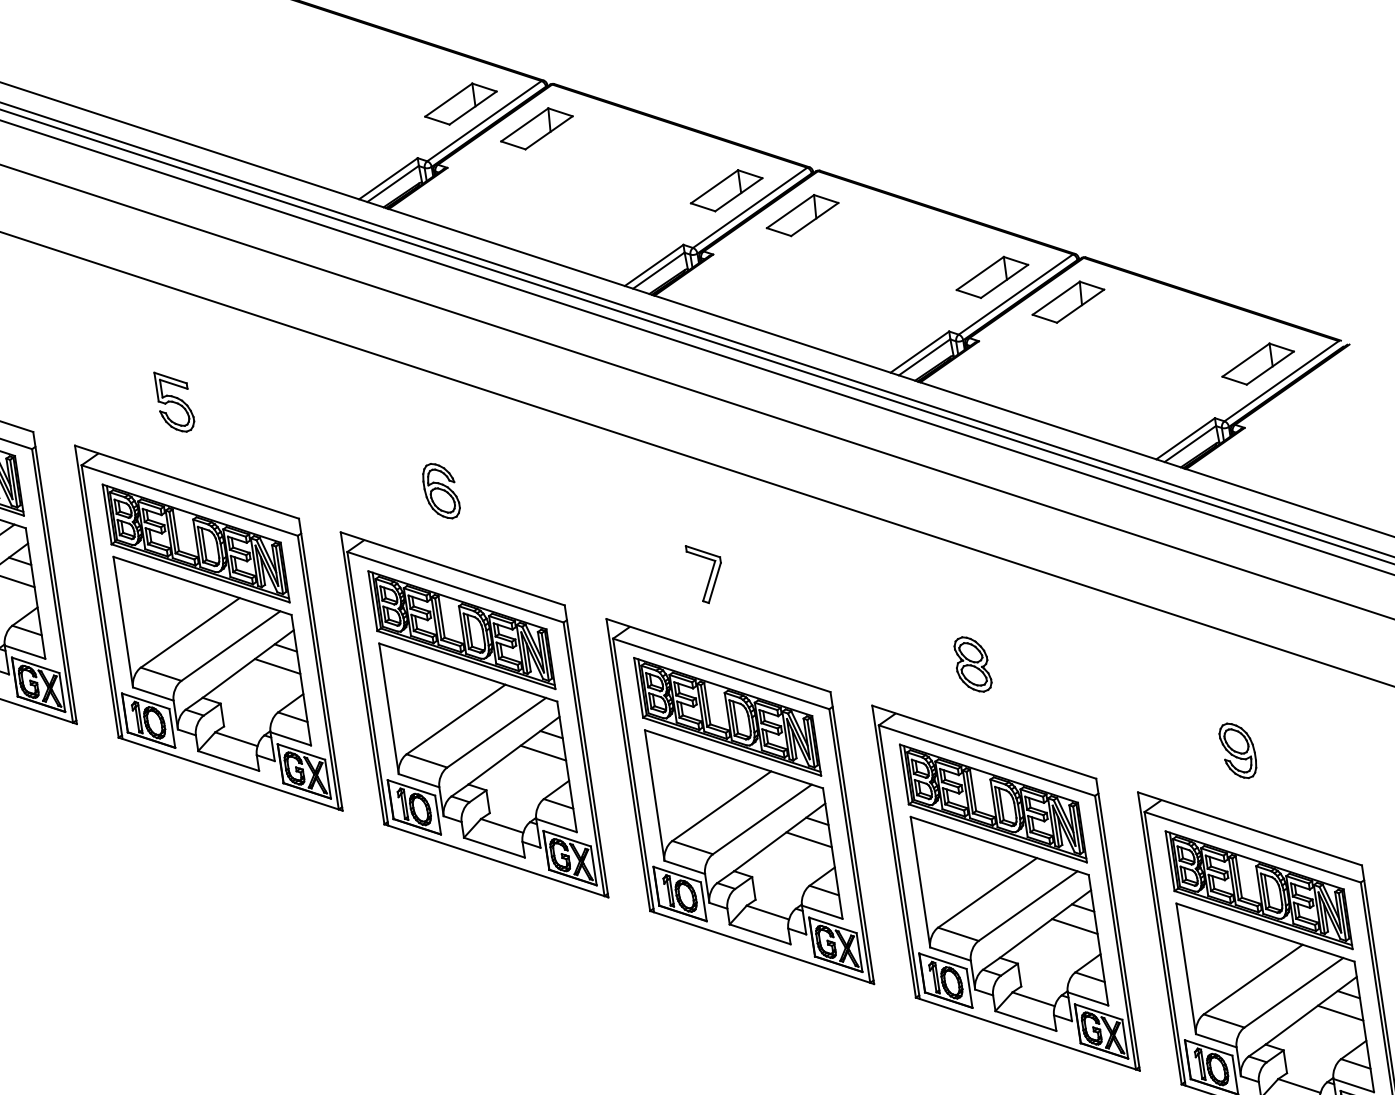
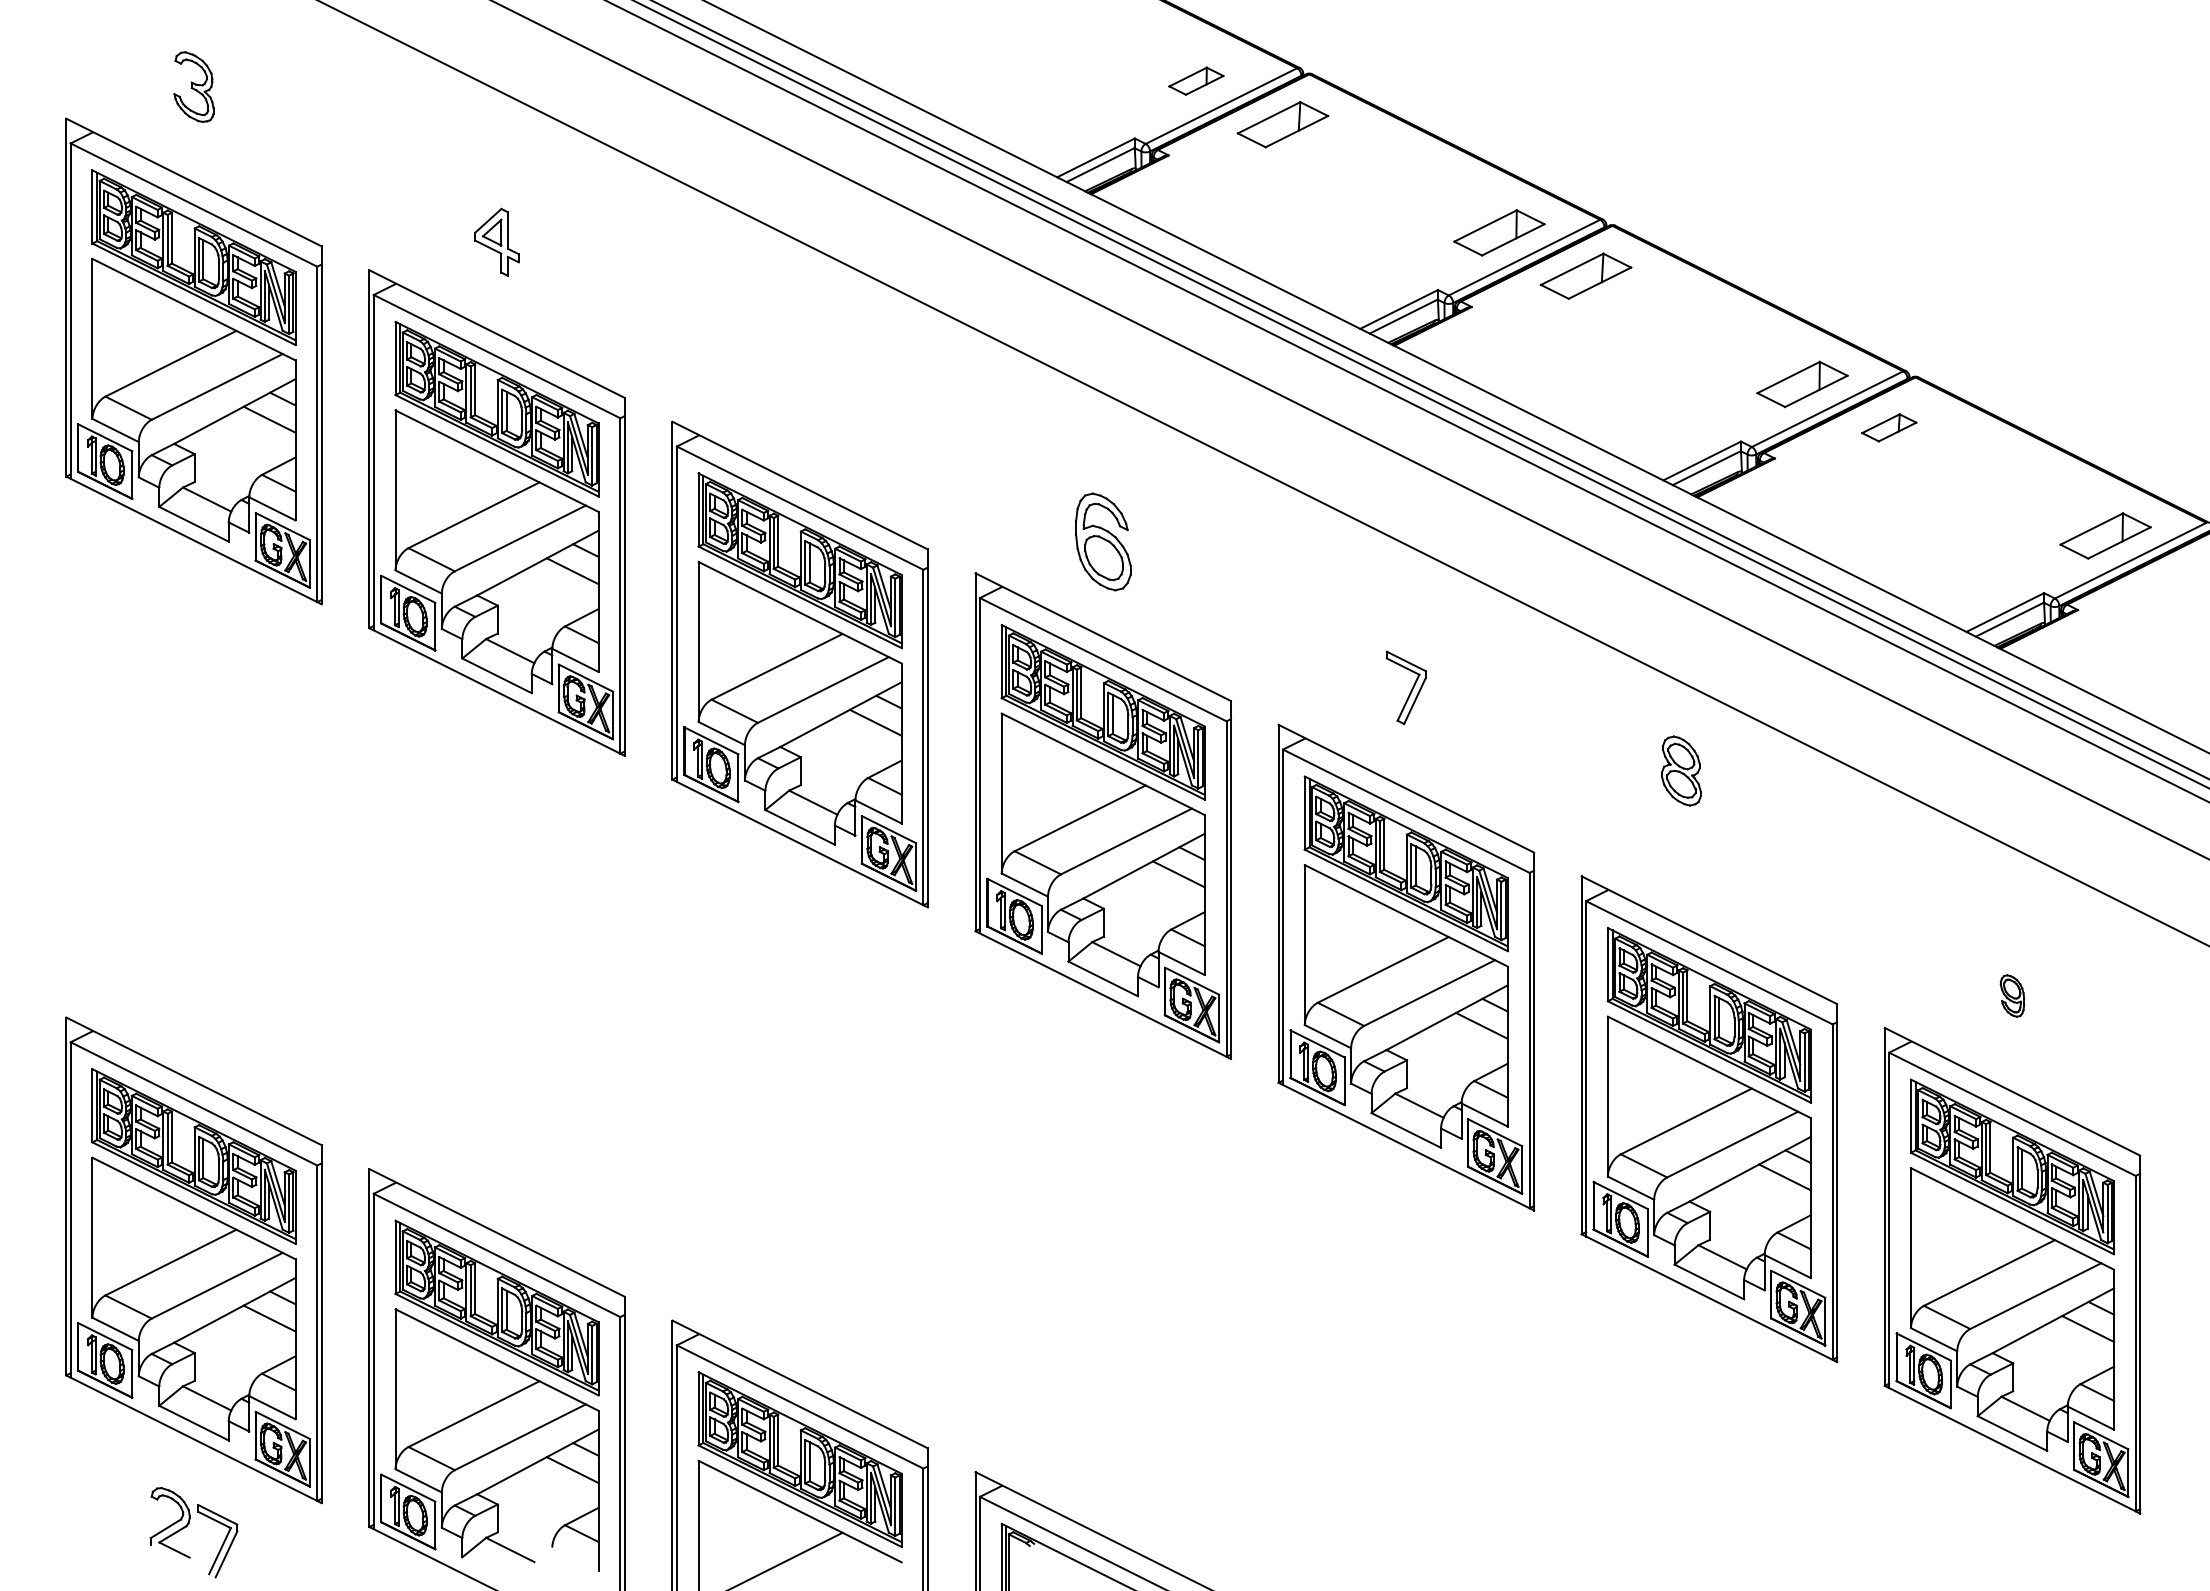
part: (460, 103) -> (1196, 80), size x0.6
part: (1068, 301) -> (1889, 427), size x0.6
part: (174, 401) -> (799, 386), removed
part: (440, 490) -> (1102, 541), size x1.4
part: (972, 664) -> (1681, 770), moved
part: (1238, 750) -> (2012, 995), size x0.6

